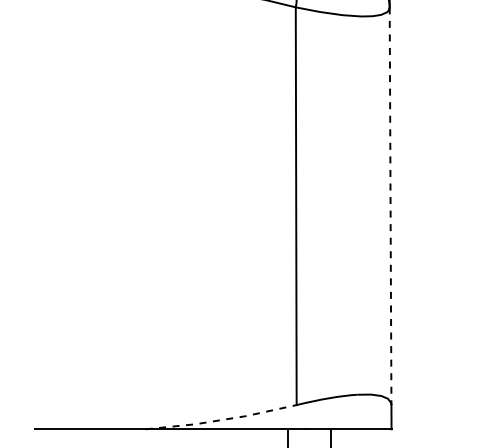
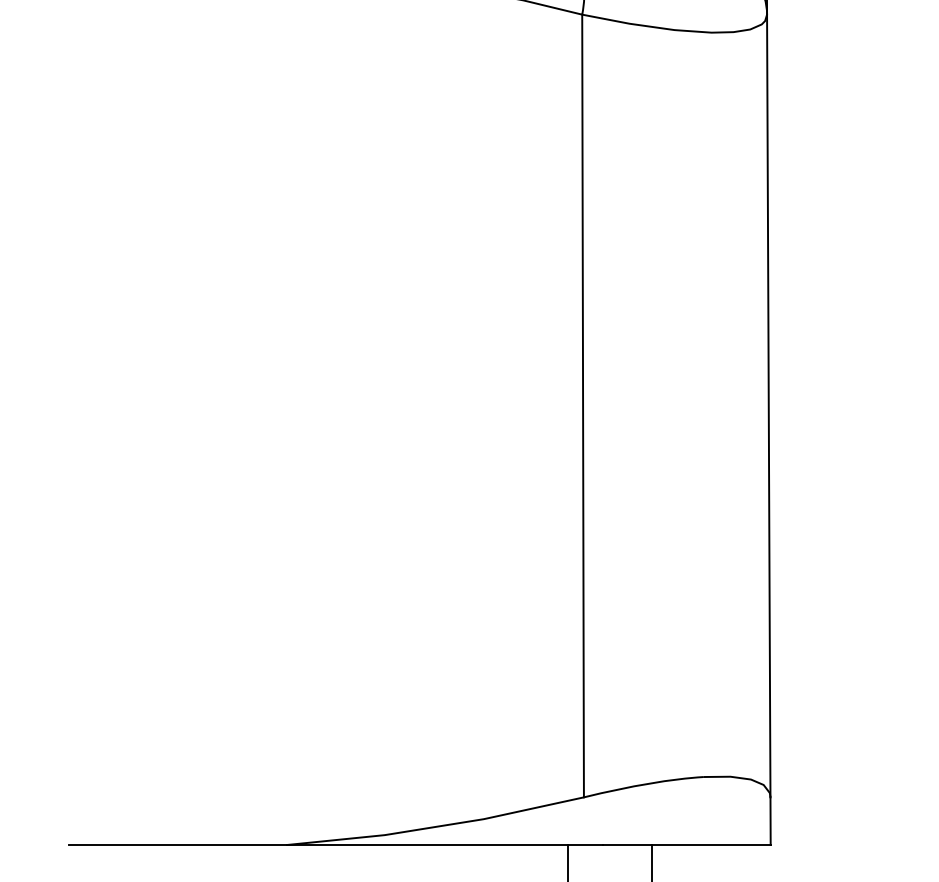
line: (390, 206) -> (768, 406), dashed -> solid
line: (222, 419) -> (438, 825), dashed -> solid

